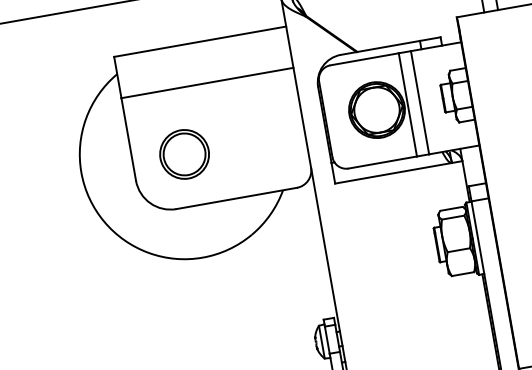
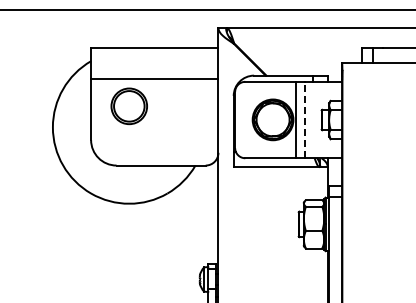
line: (419, 102) -> (304, 119), solid -> dashed
part: (183, 154) -> (128, 106), moved

